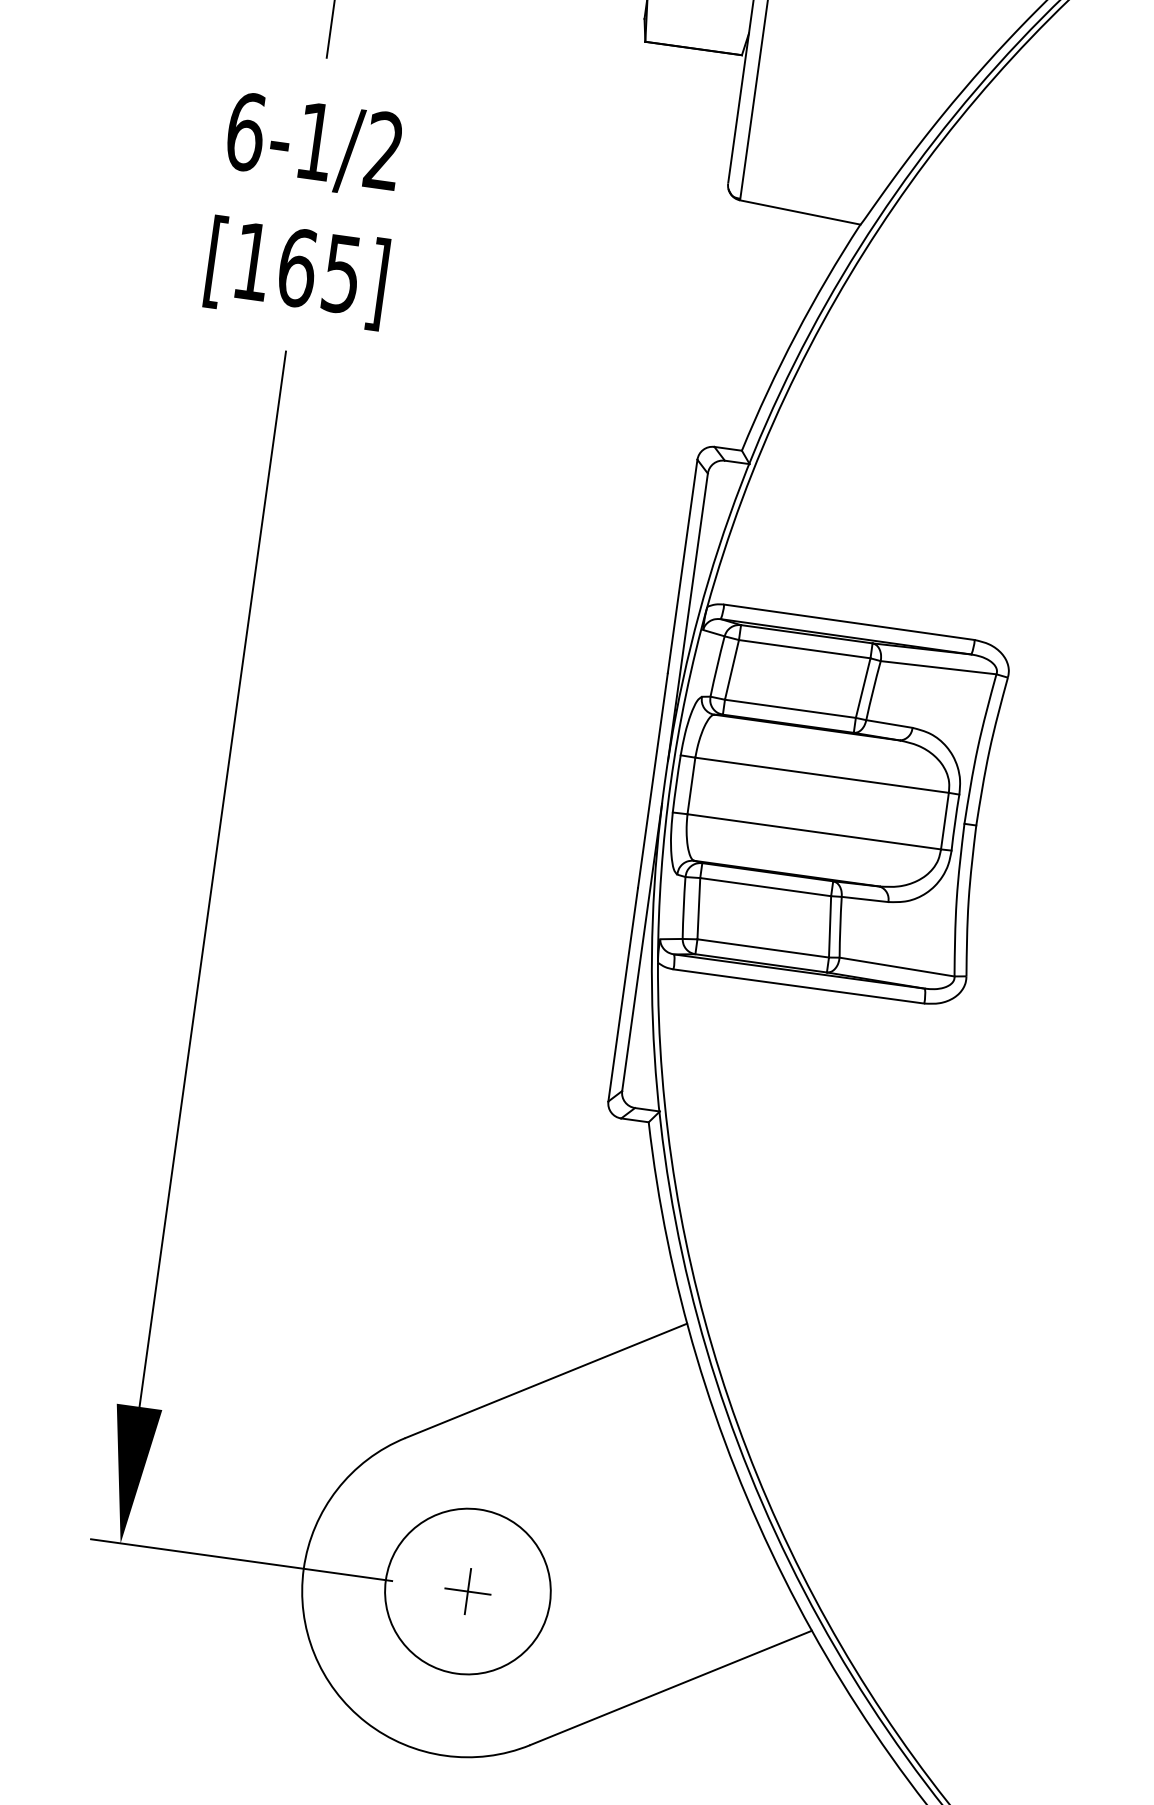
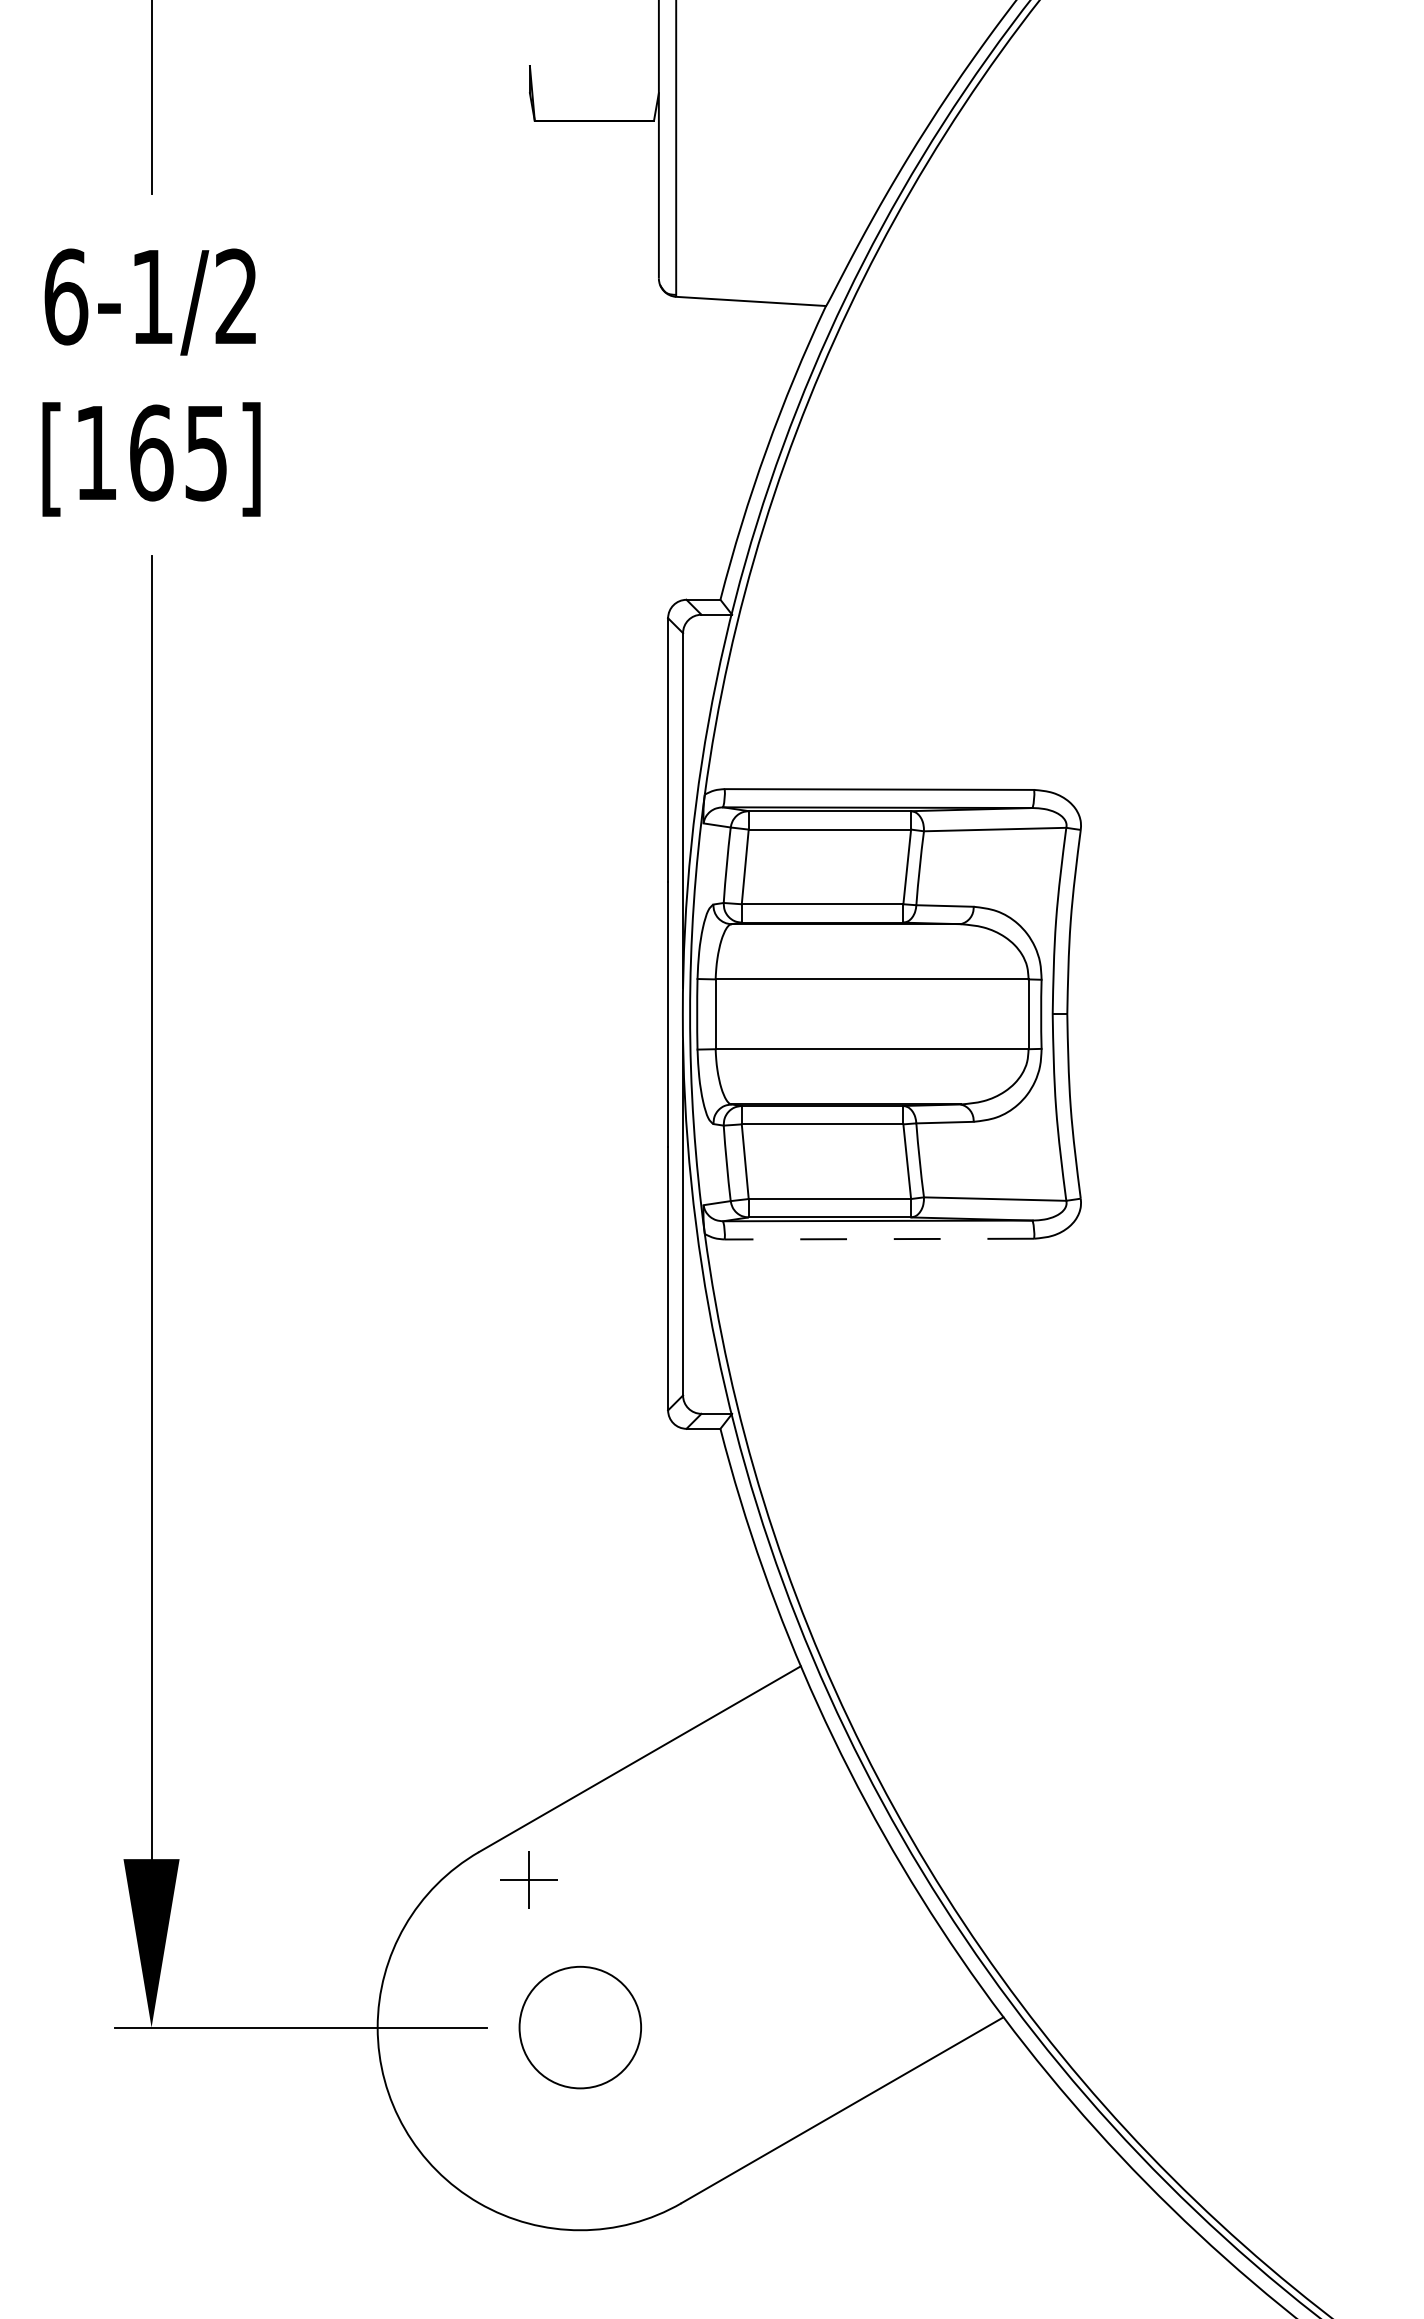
line: (798, 986) -> (879, 1239), solid -> dashed
part: (467, 1591) -> (528, 1879), moved
circle: (468, 1591) -> (580, 2027), size x0.6

